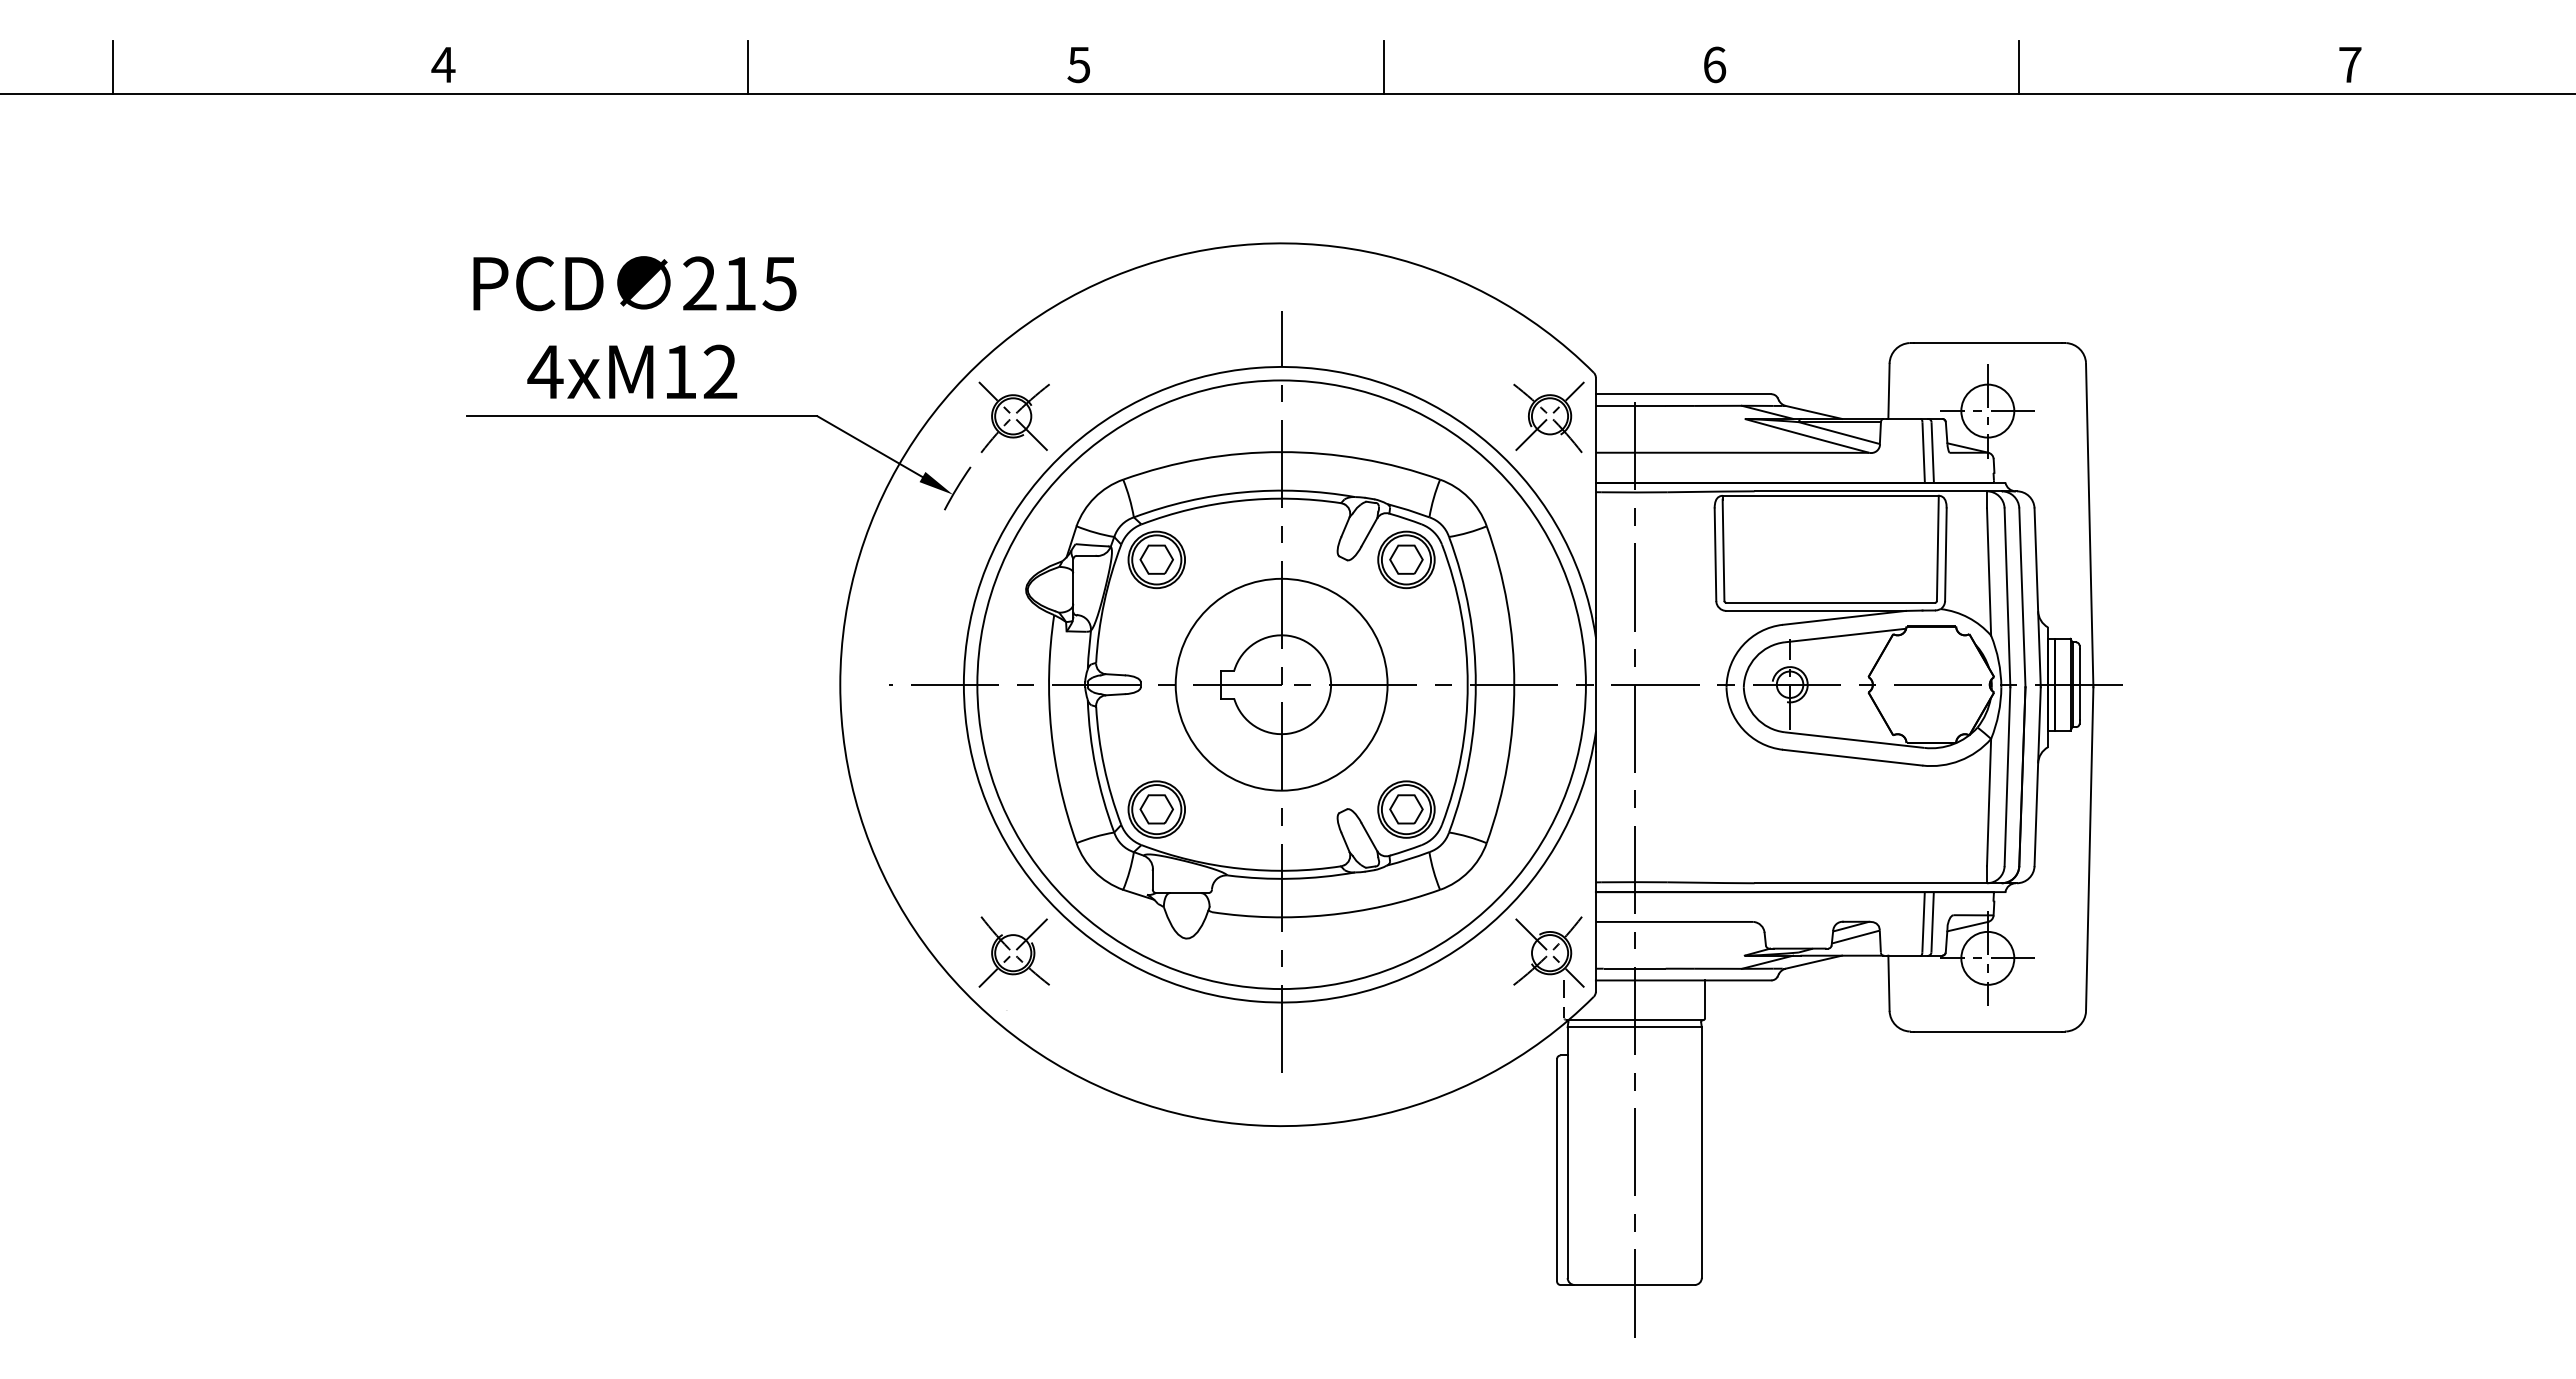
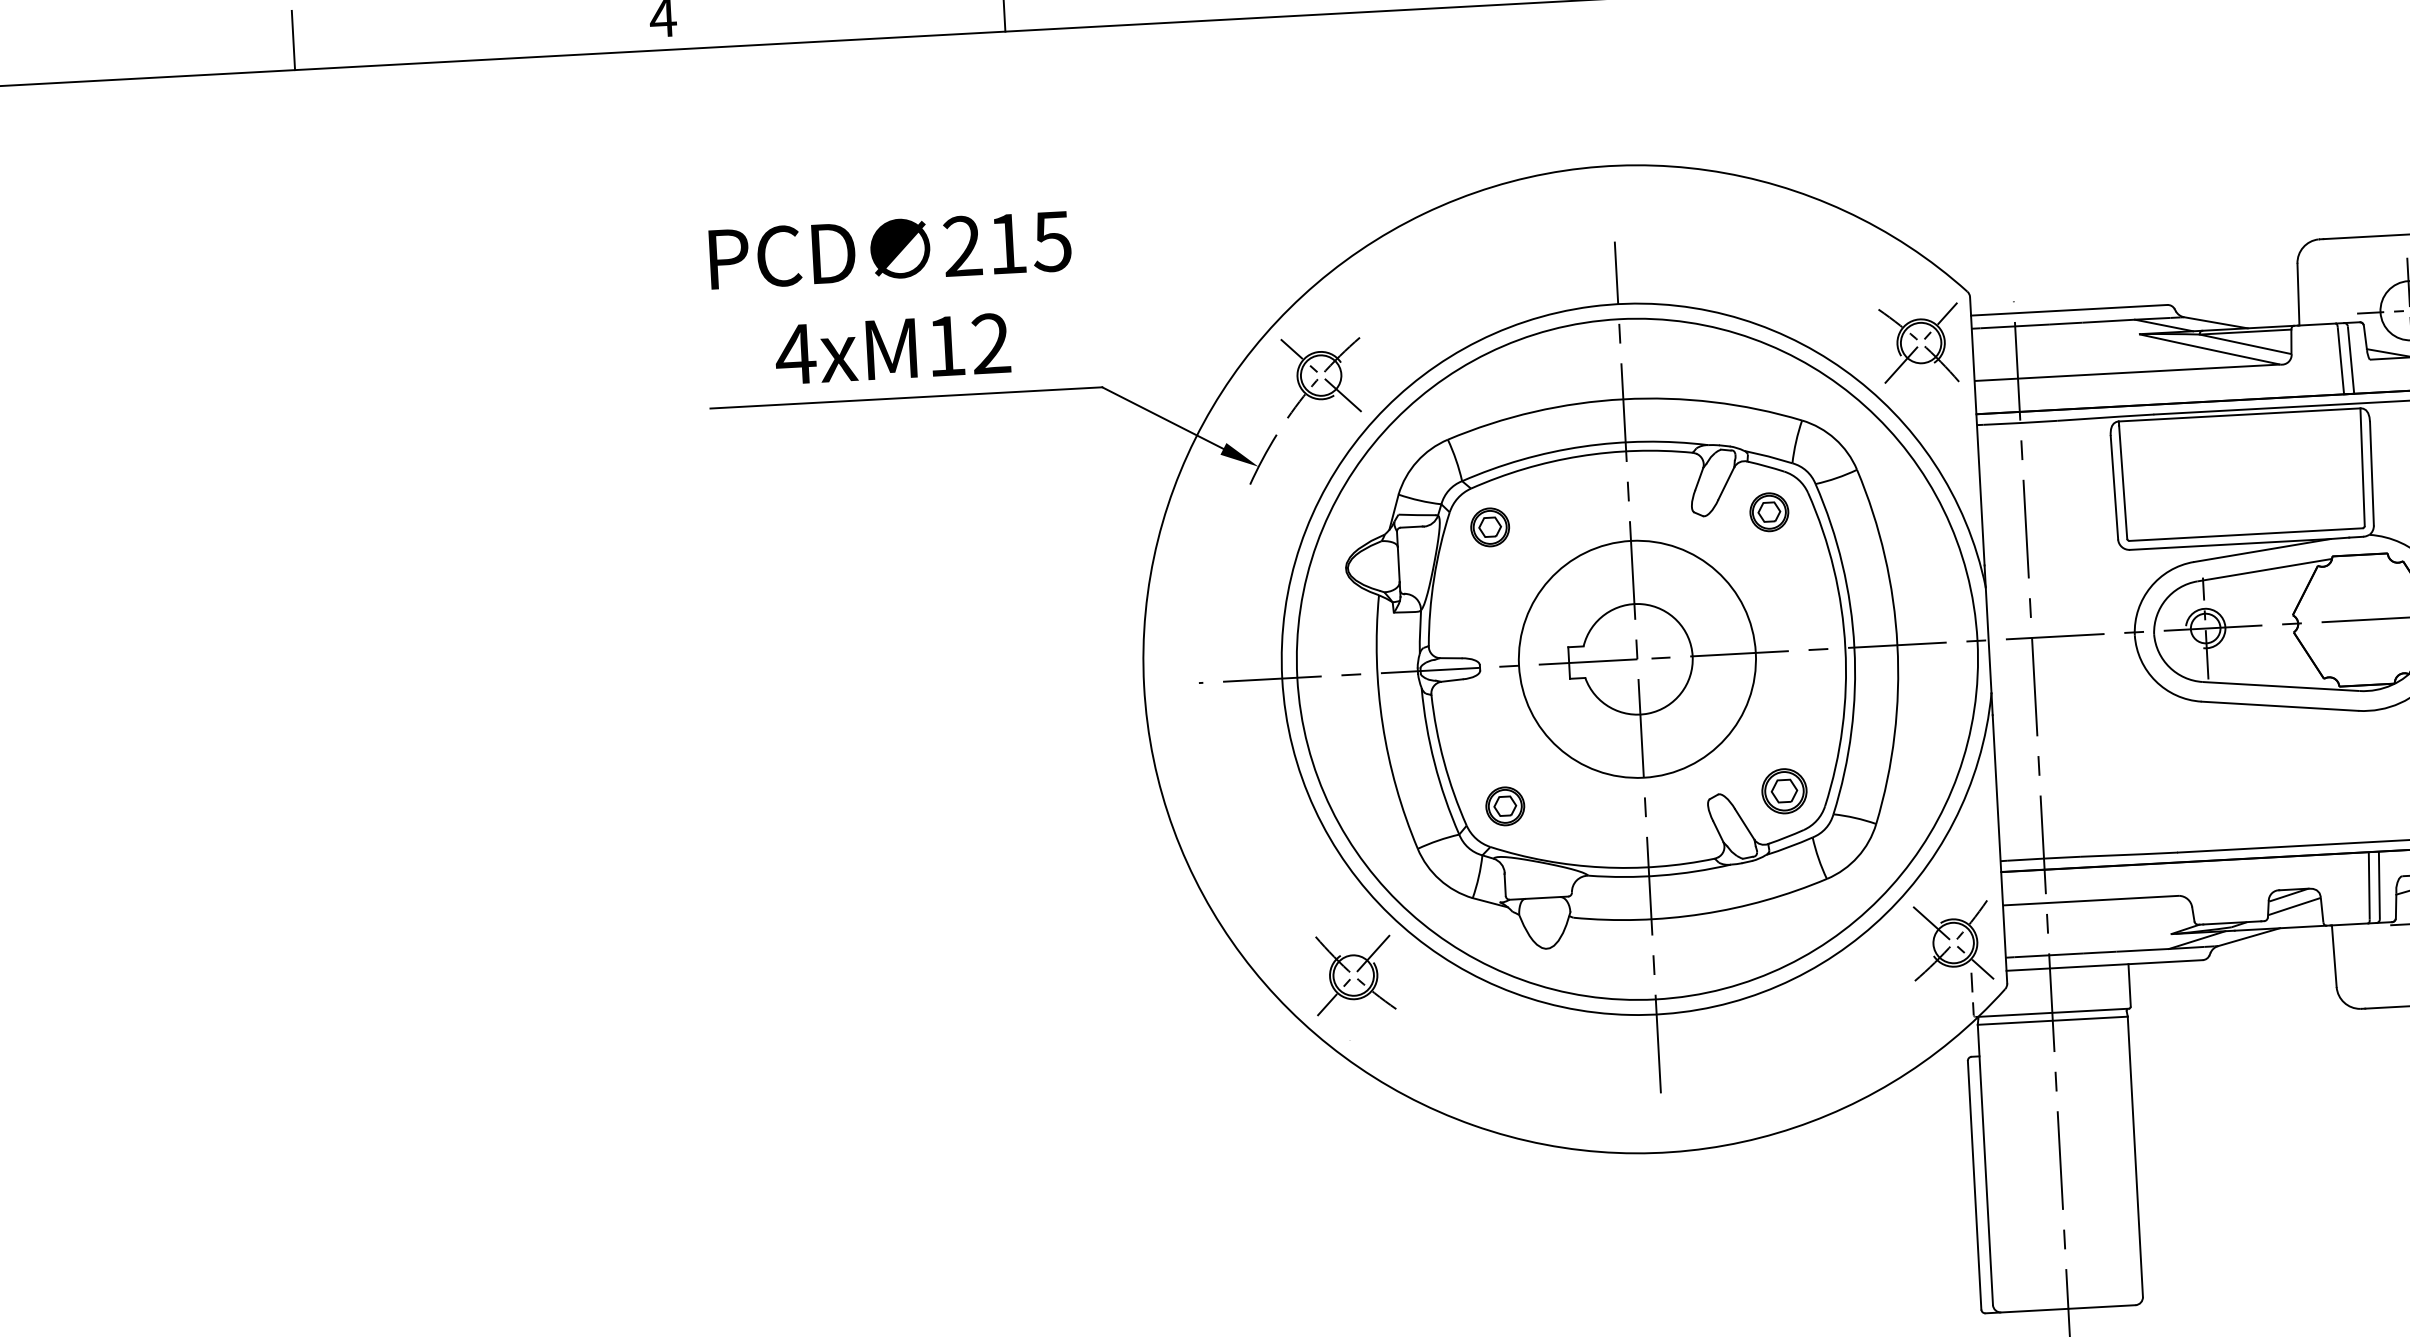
part: (1156, 559) -> (1489, 526), size x0.6
part: (1406, 559) -> (1769, 511), size x0.6
part: (1156, 809) -> (1505, 806), size x0.6
part: (1406, 809) -> (1784, 791), size x0.7

